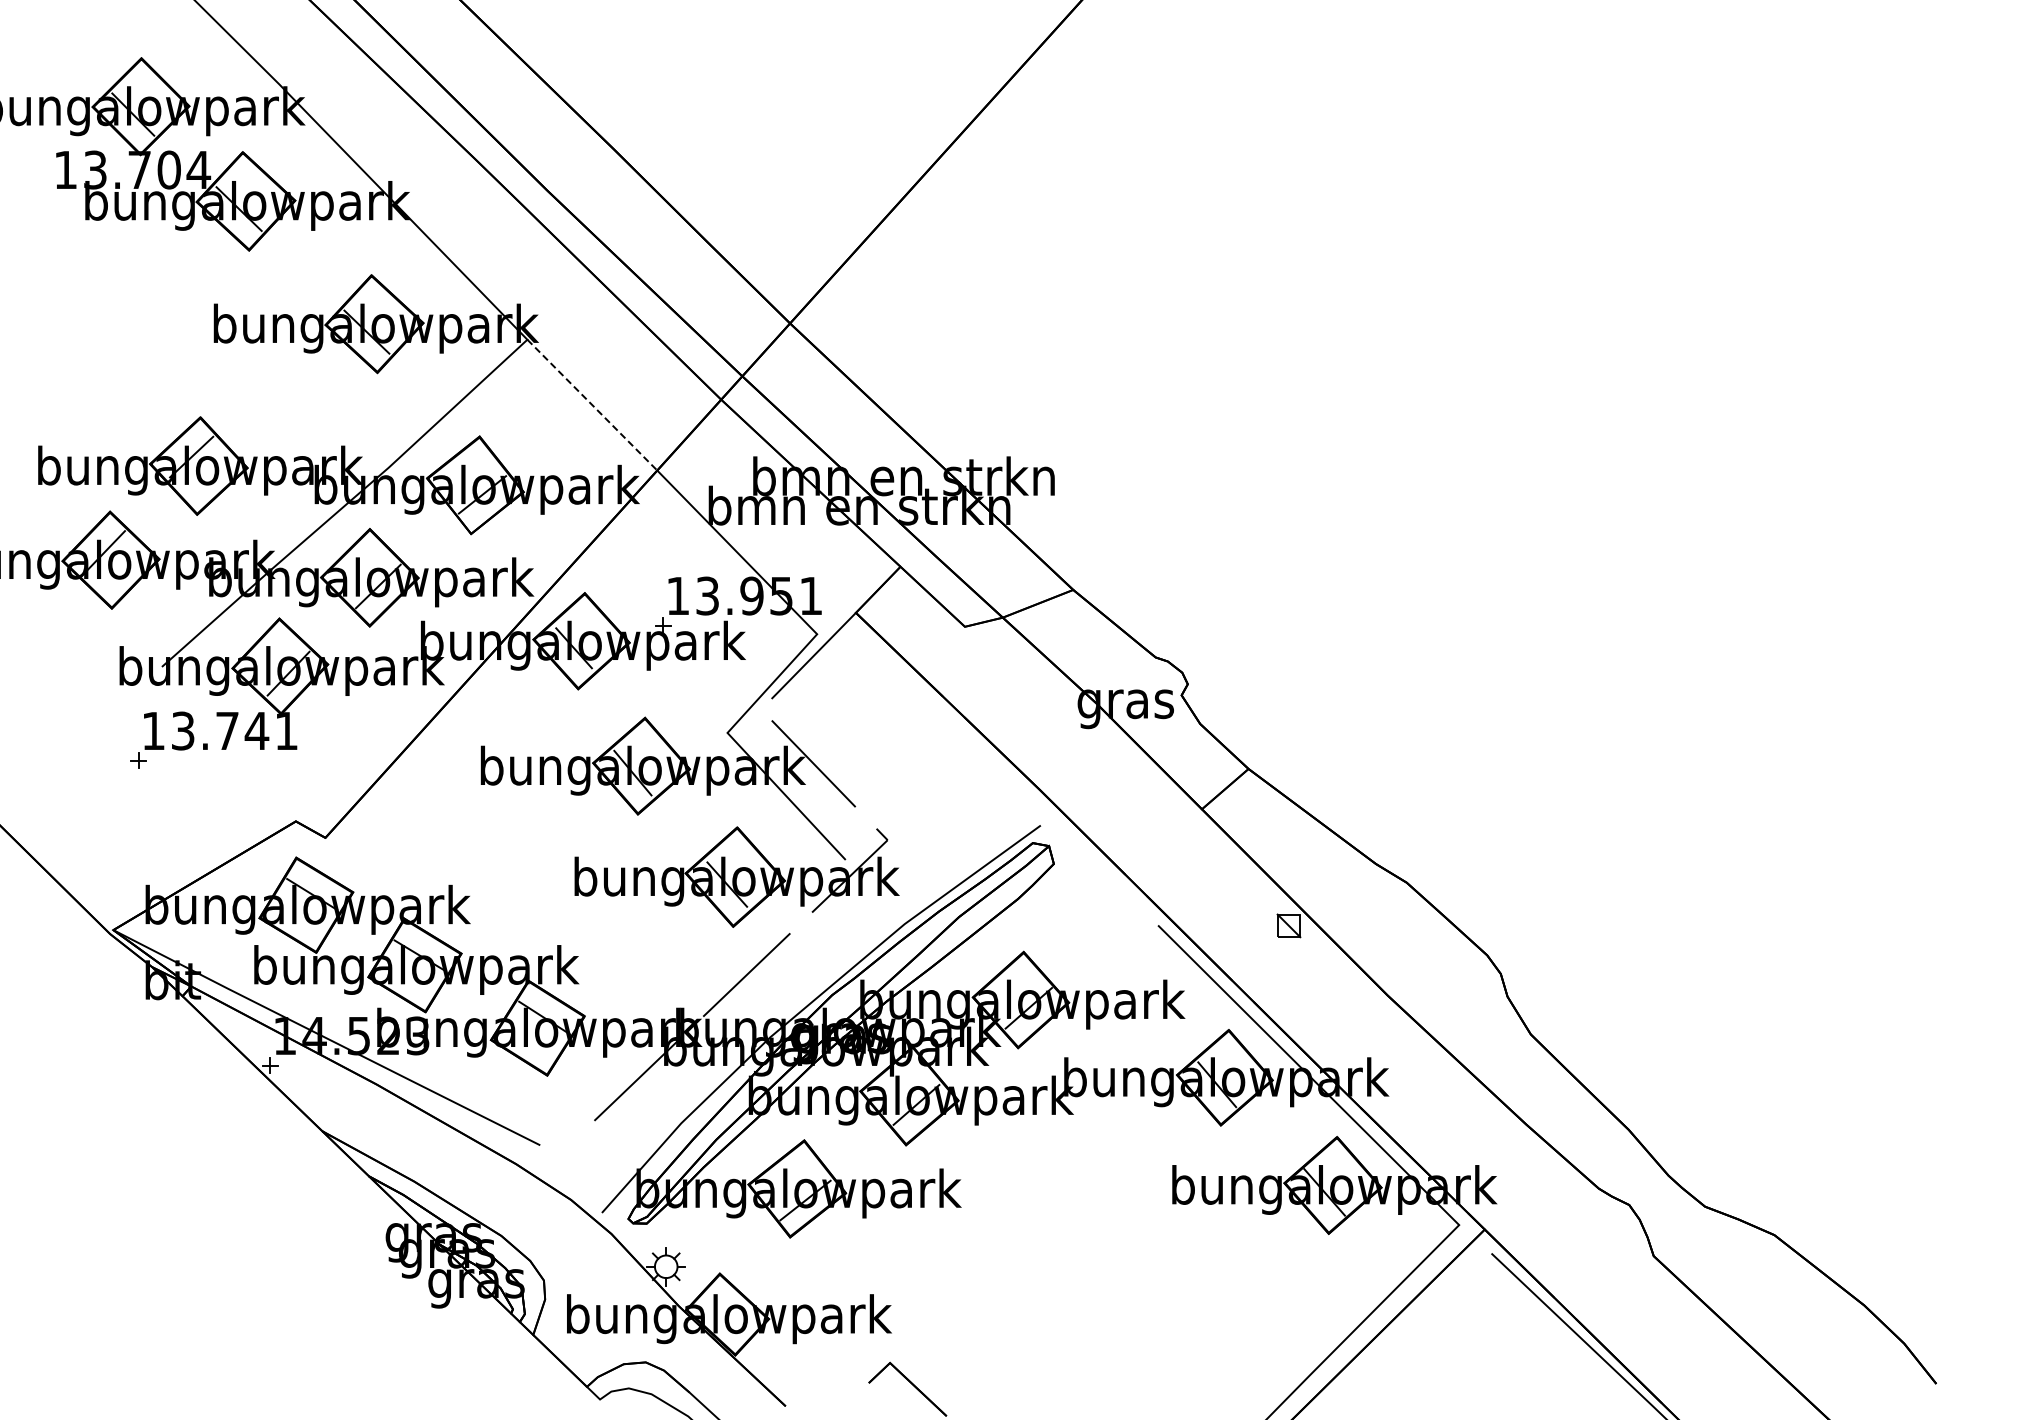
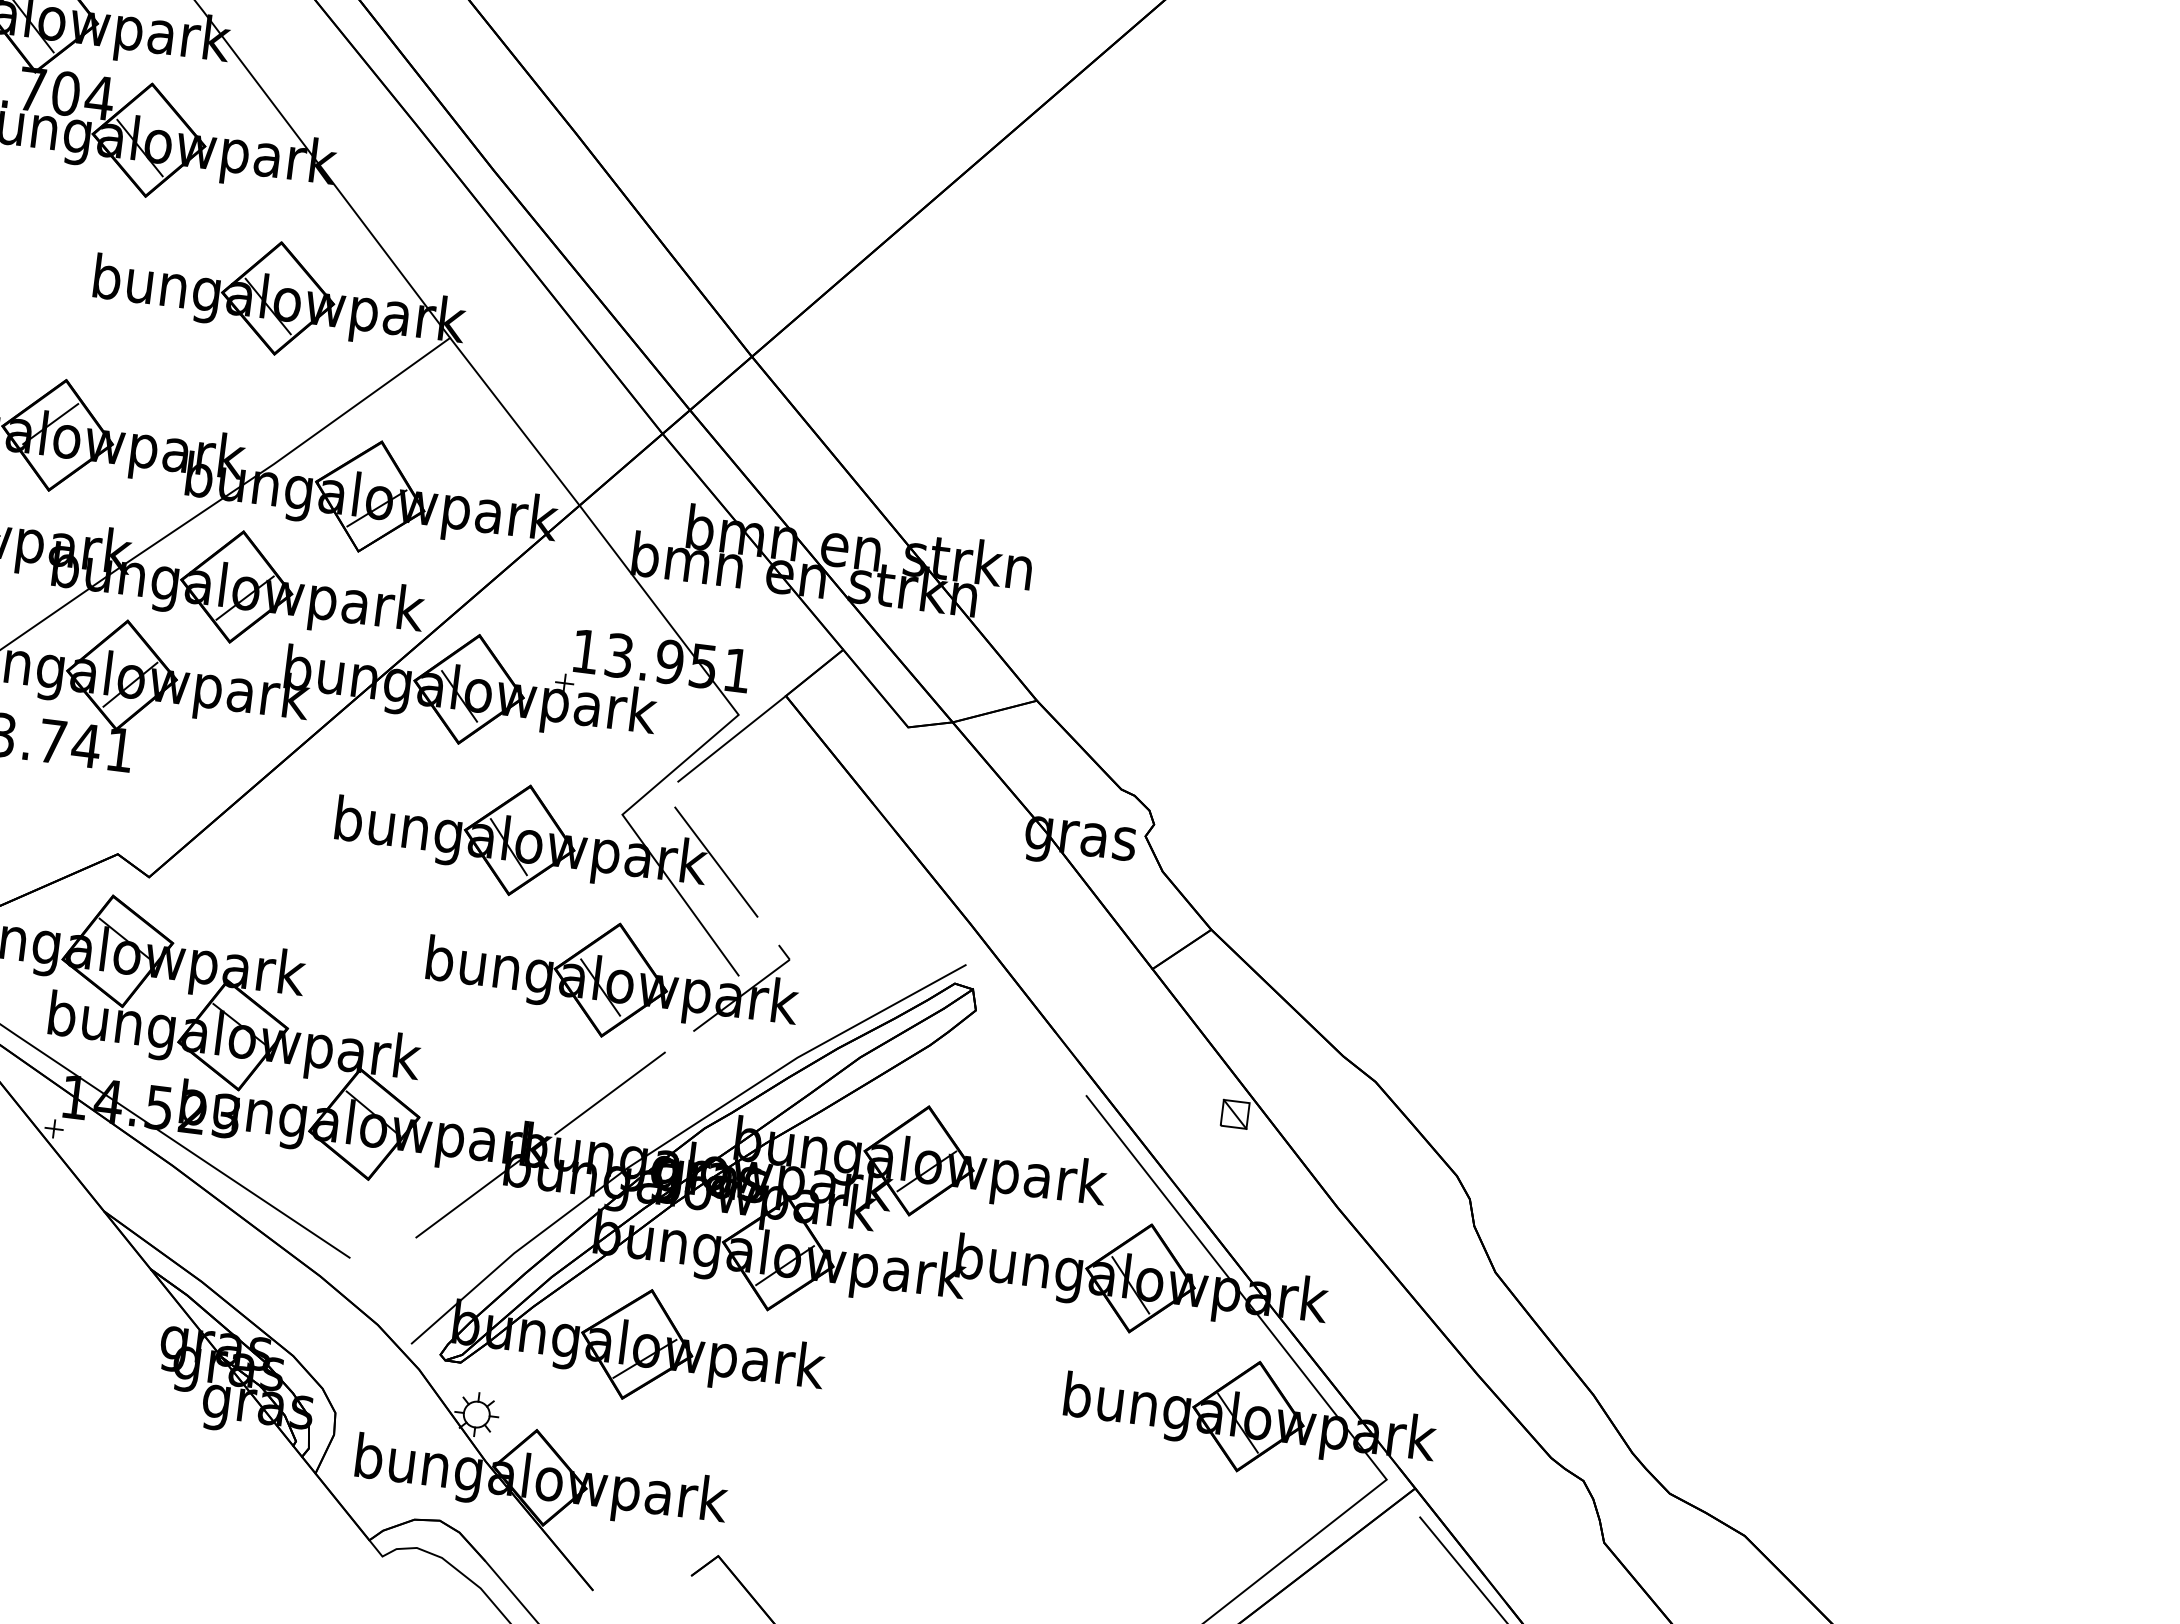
line: (592, 405) -> (515, 422), dashed -> solid

